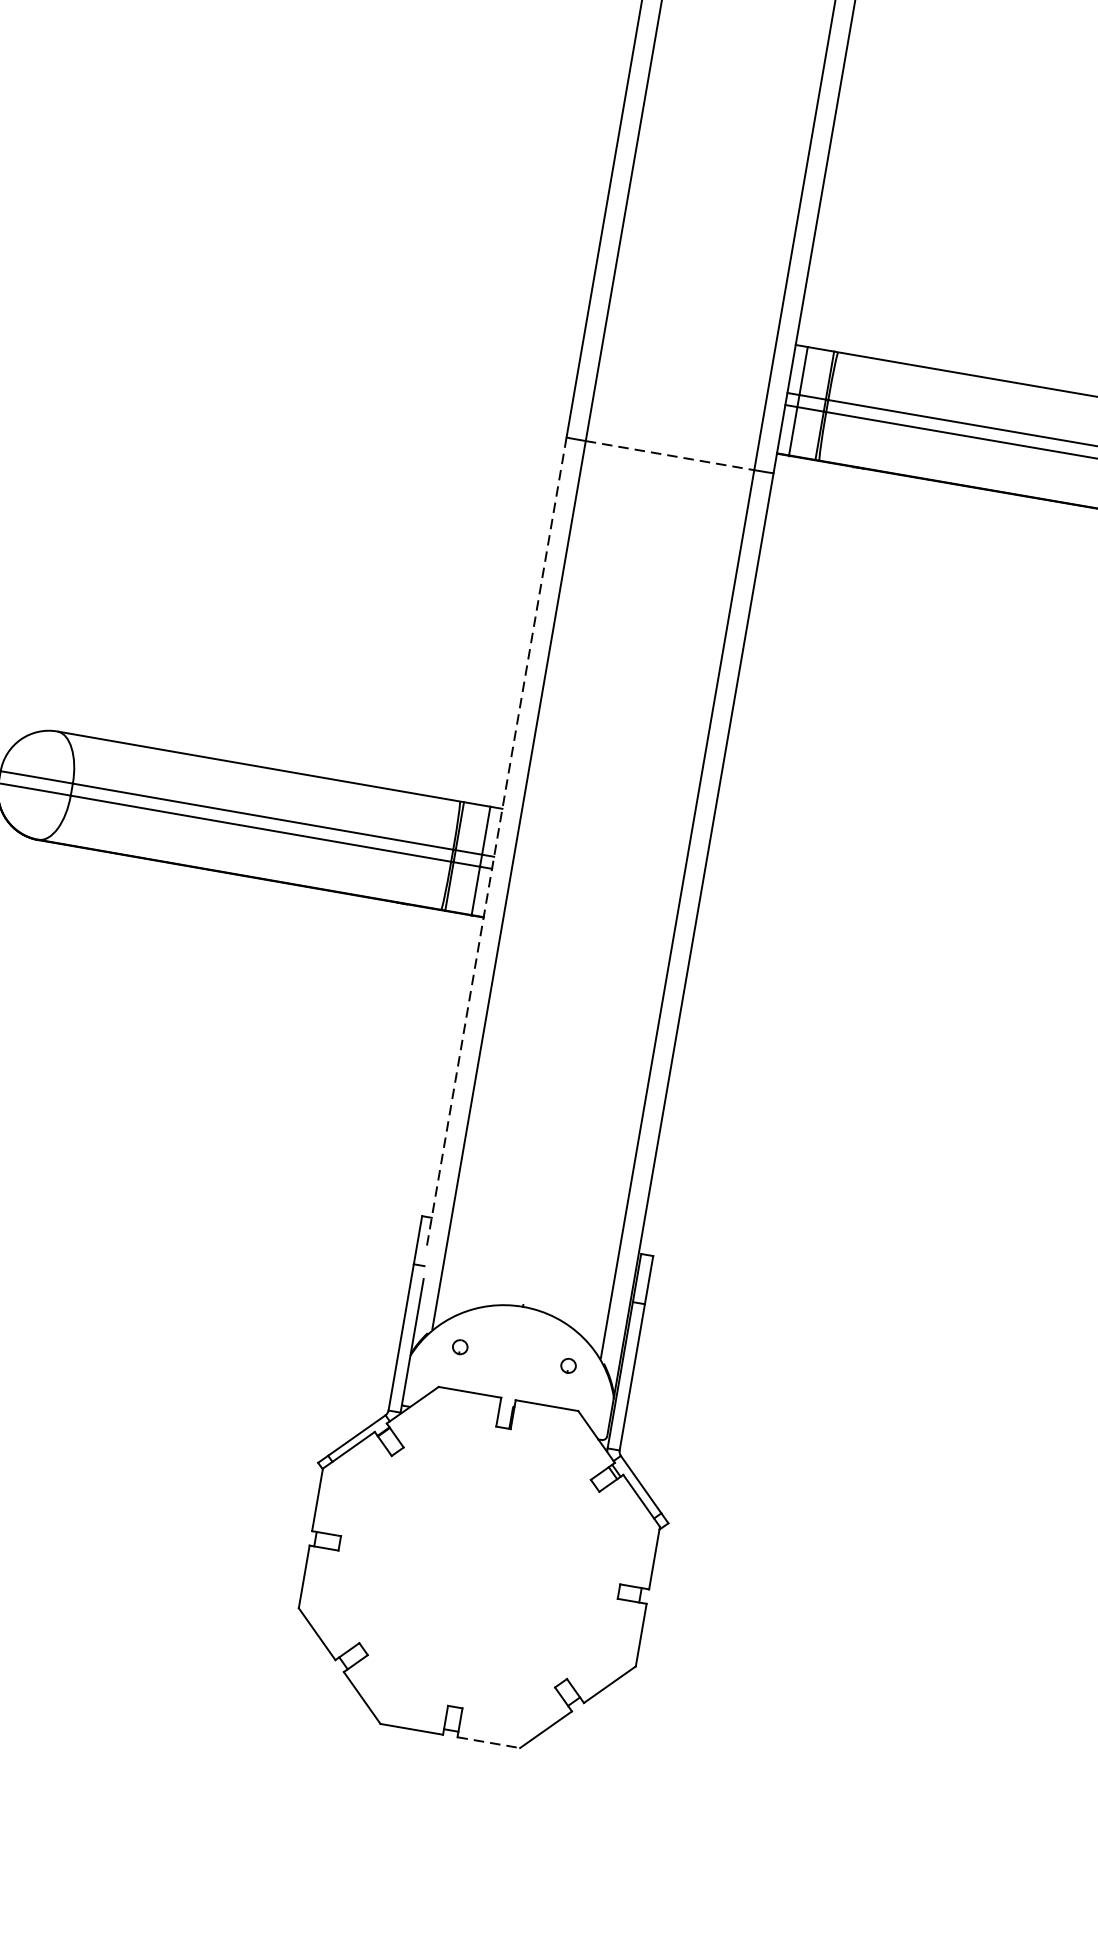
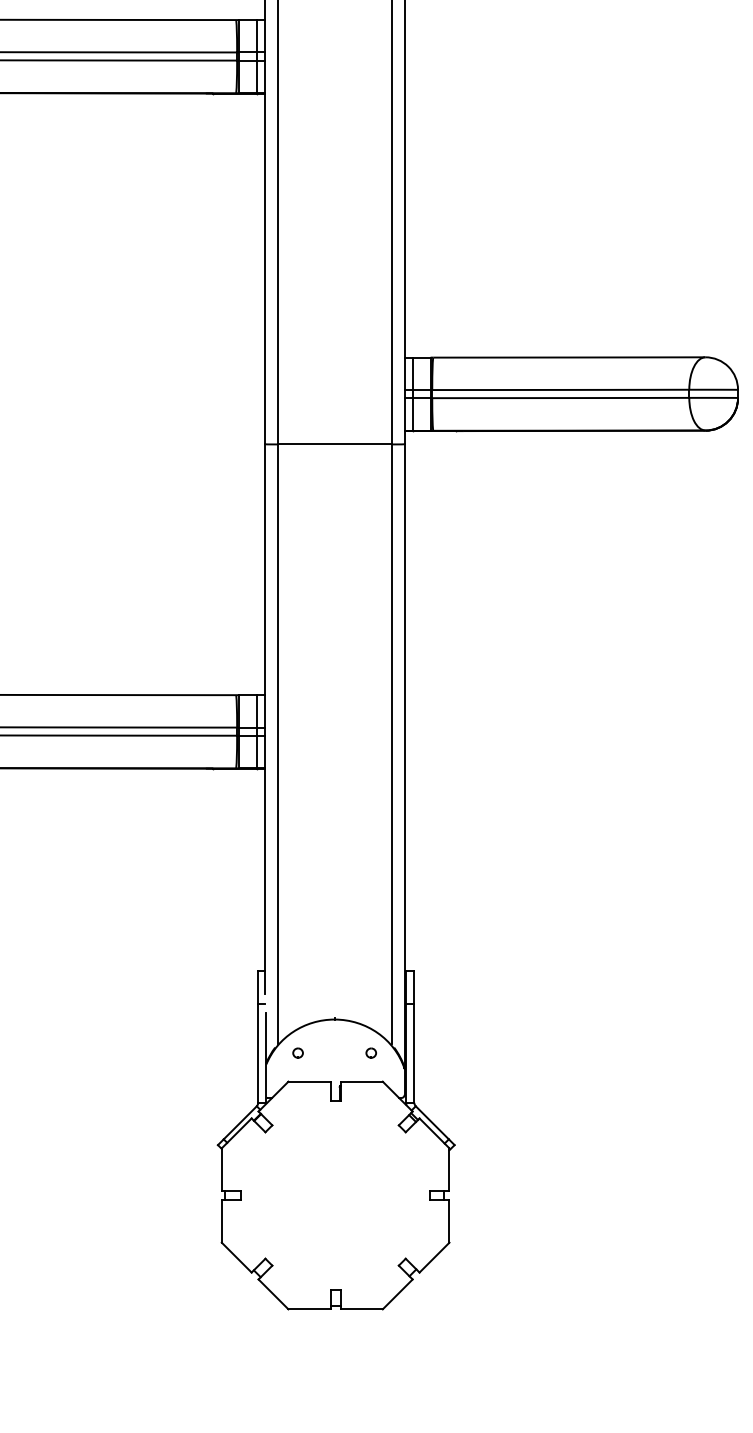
line: (669, 455) -> (334, 444), dashed -> solid
line: (496, 843) -> (264, 718), dashed -> solid
line: (490, 1743) -> (362, 1309), dashed -> solid

